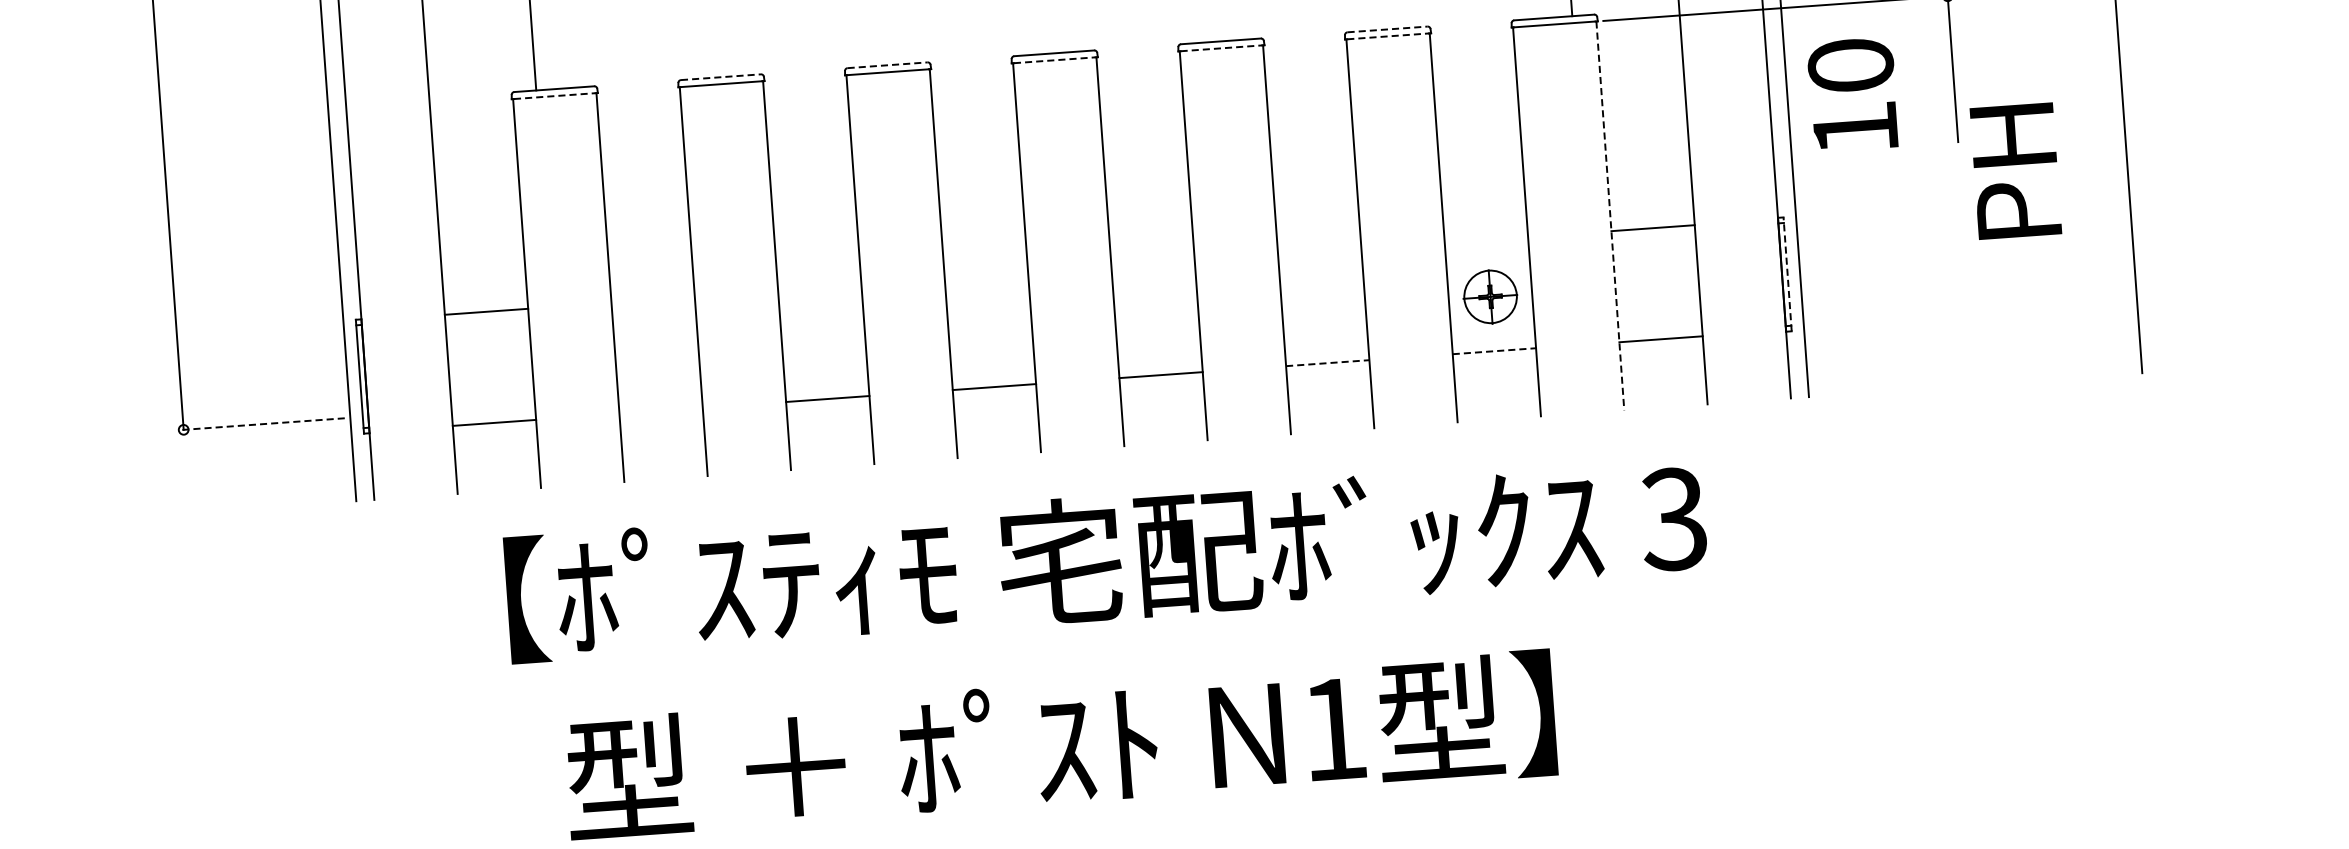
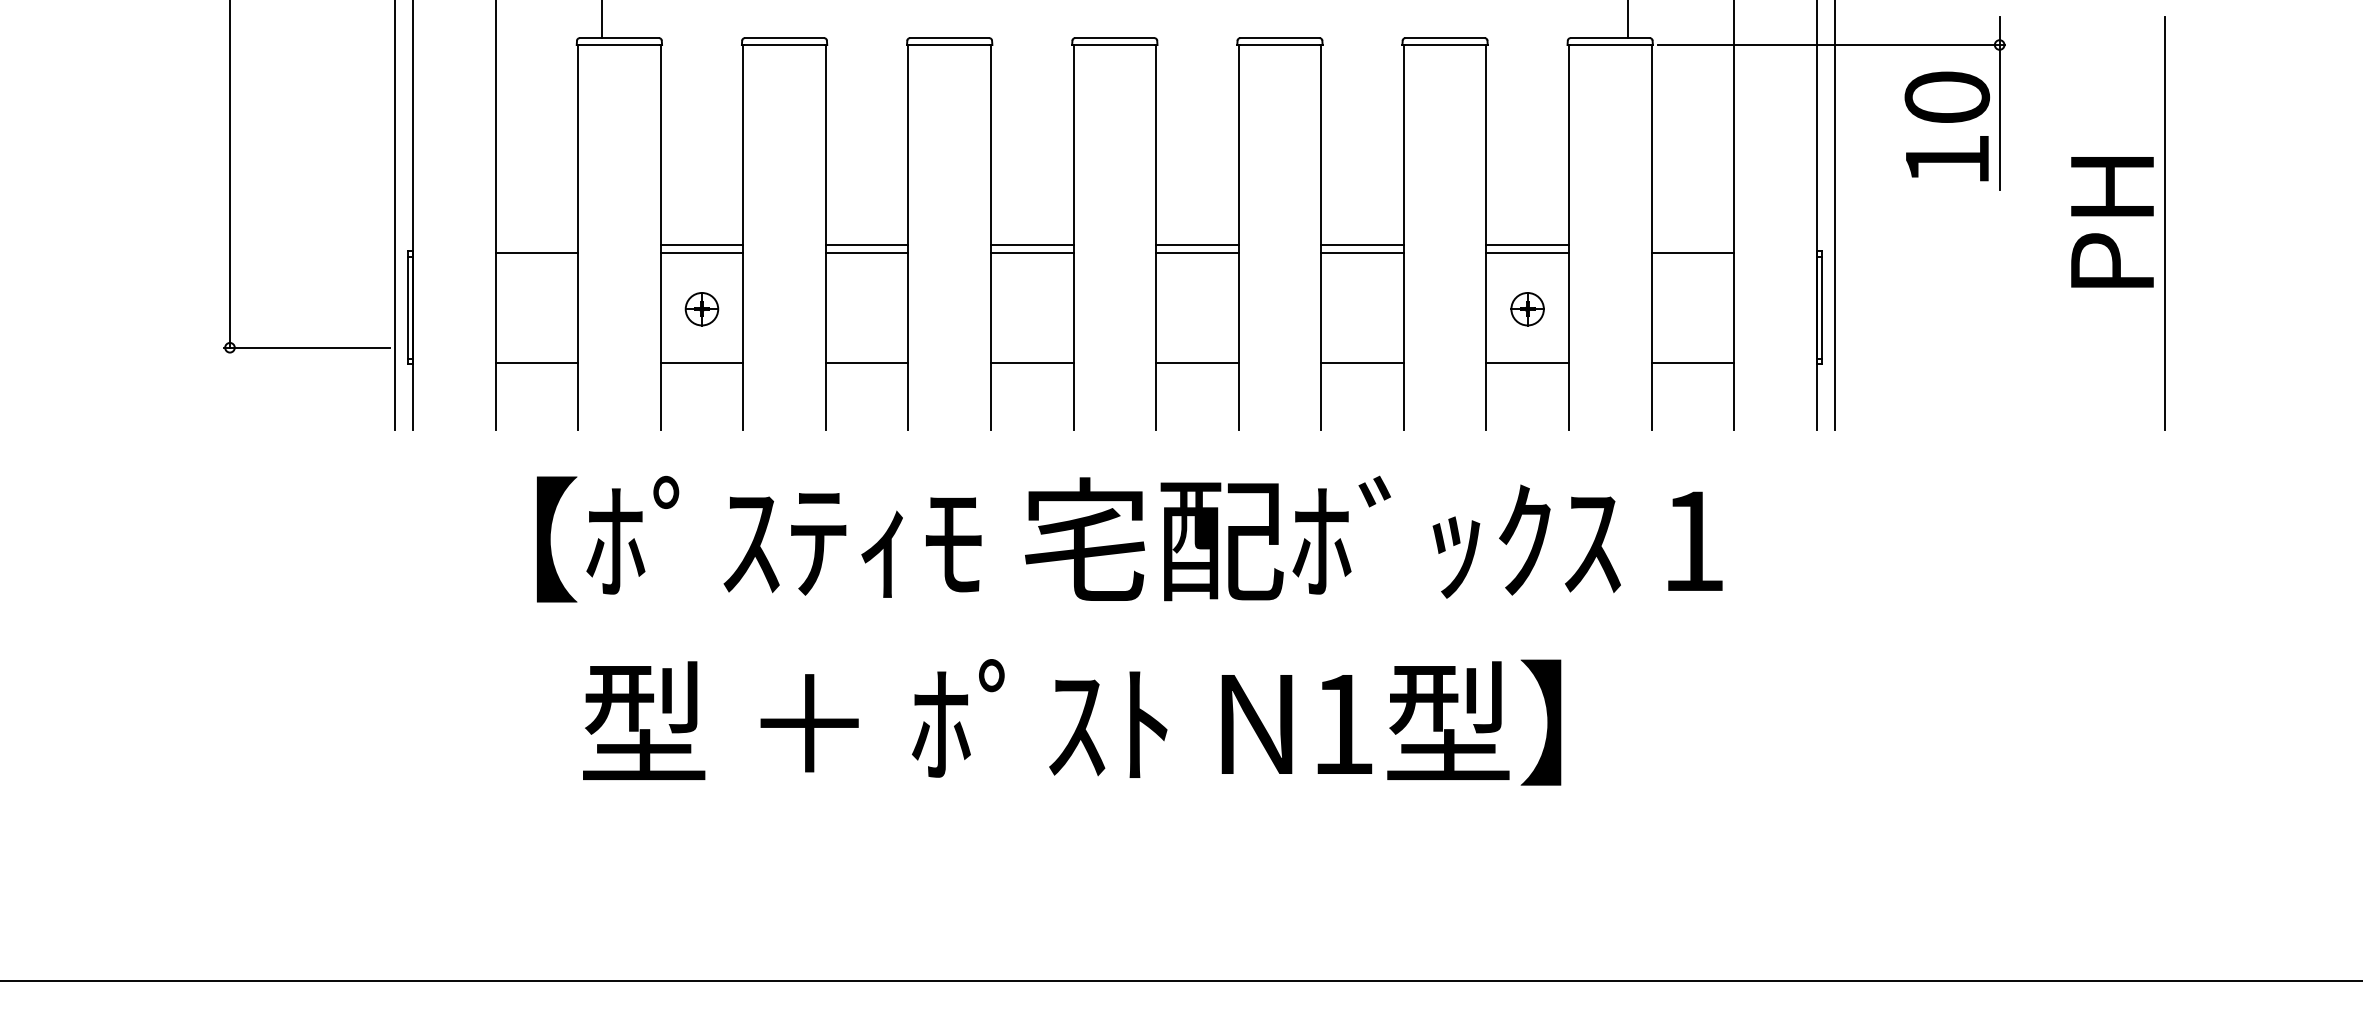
line: (1388, 29) -> (1445, 38), dashed -> solid
line: (1388, 36) -> (1445, 45), dashed -> solid
line: (1222, 48) -> (1280, 45), dashed -> solid
line: (1055, 60) -> (1115, 45), dashed -> solid
line: (887, 65) -> (949, 38), dashed -> solid
line: (720, 77) -> (784, 38), dashed -> solid
text: (1852, 94) -> (1946, 126), moved
line: (554, 96) -> (619, 45), dashed -> solid
text: (2015, 171) -> (2112, 222), moved
line: (1610, 215) -> (1651, 237), dashed -> solid
line: (1485, 231) -> (1527, 244), added
line: (1486, 239) -> (1527, 252), added
line: (1319, 243) -> (1362, 244), added
line: (1319, 251) -> (1362, 252), added
line: (1152, 255) -> (1197, 244), added
line: (1153, 263) -> (1197, 252), added
line: (985, 267) -> (1031, 244), added
line: (1787, 273) -> (1822, 307), dashed -> solid
line: (985, 275) -> (1031, 252), added
line: (818, 279) -> (866, 244), added
line: (819, 287) -> (866, 252), added
line: (652, 291) -> (701, 244), added
part: (1490, 297) -> (1527, 309), size x0.62
line: (652, 299) -> (701, 252), added
line: (1495, 350) -> (1528, 362), dashed -> solid
part: (656, 357) -> (701, 309), added
line: (1328, 362) -> (1363, 362), dashed -> solid
line: (660, 410) -> (701, 362), added
line: (261, 423) -> (307, 347), dashed -> solid
text: (1672, 519) -> (1691, 541), 3 -> 1

